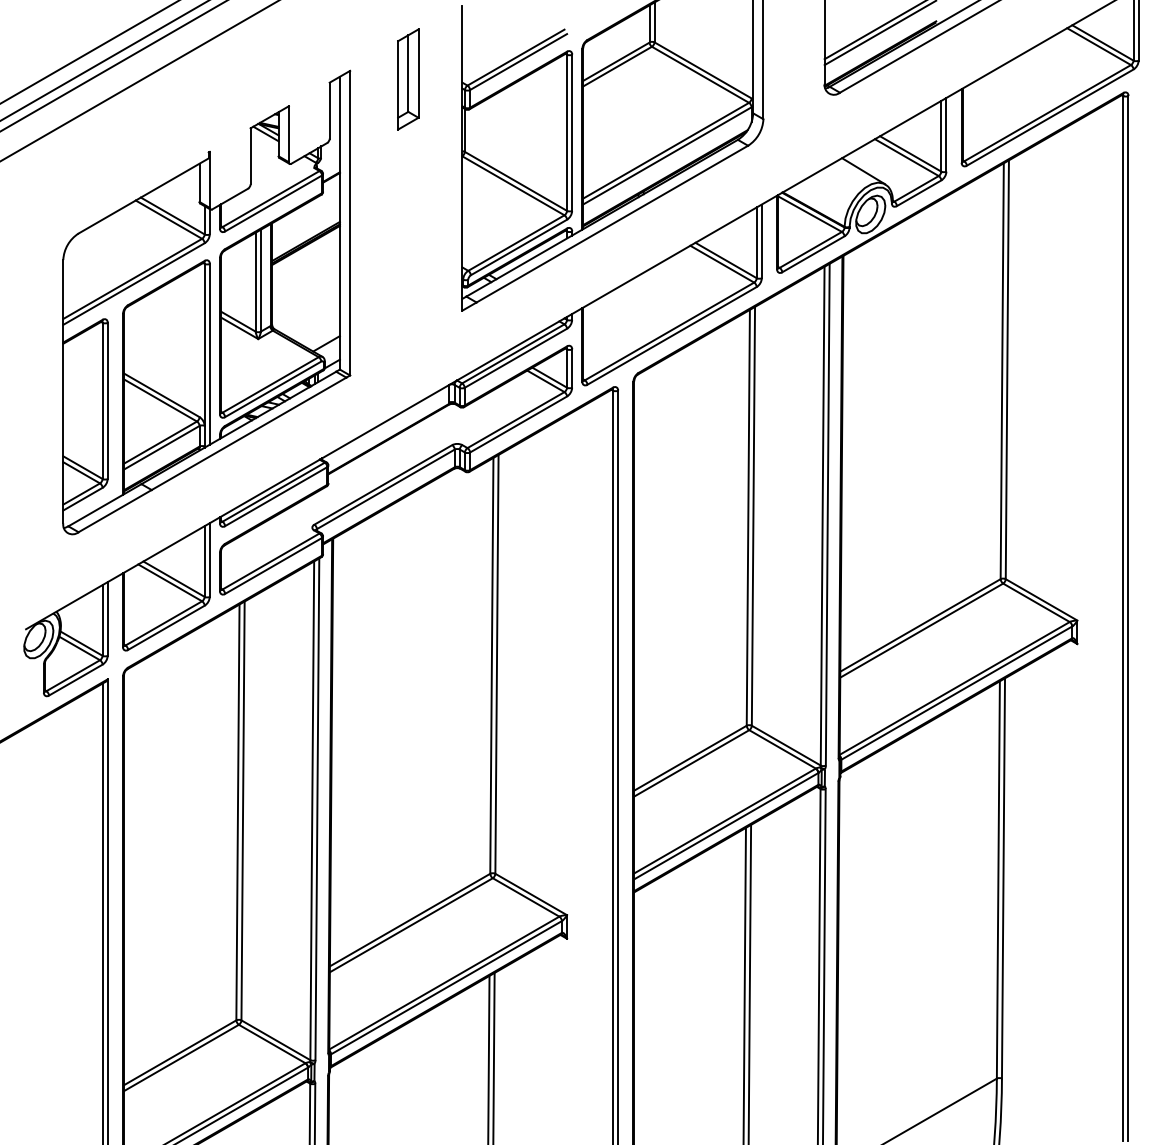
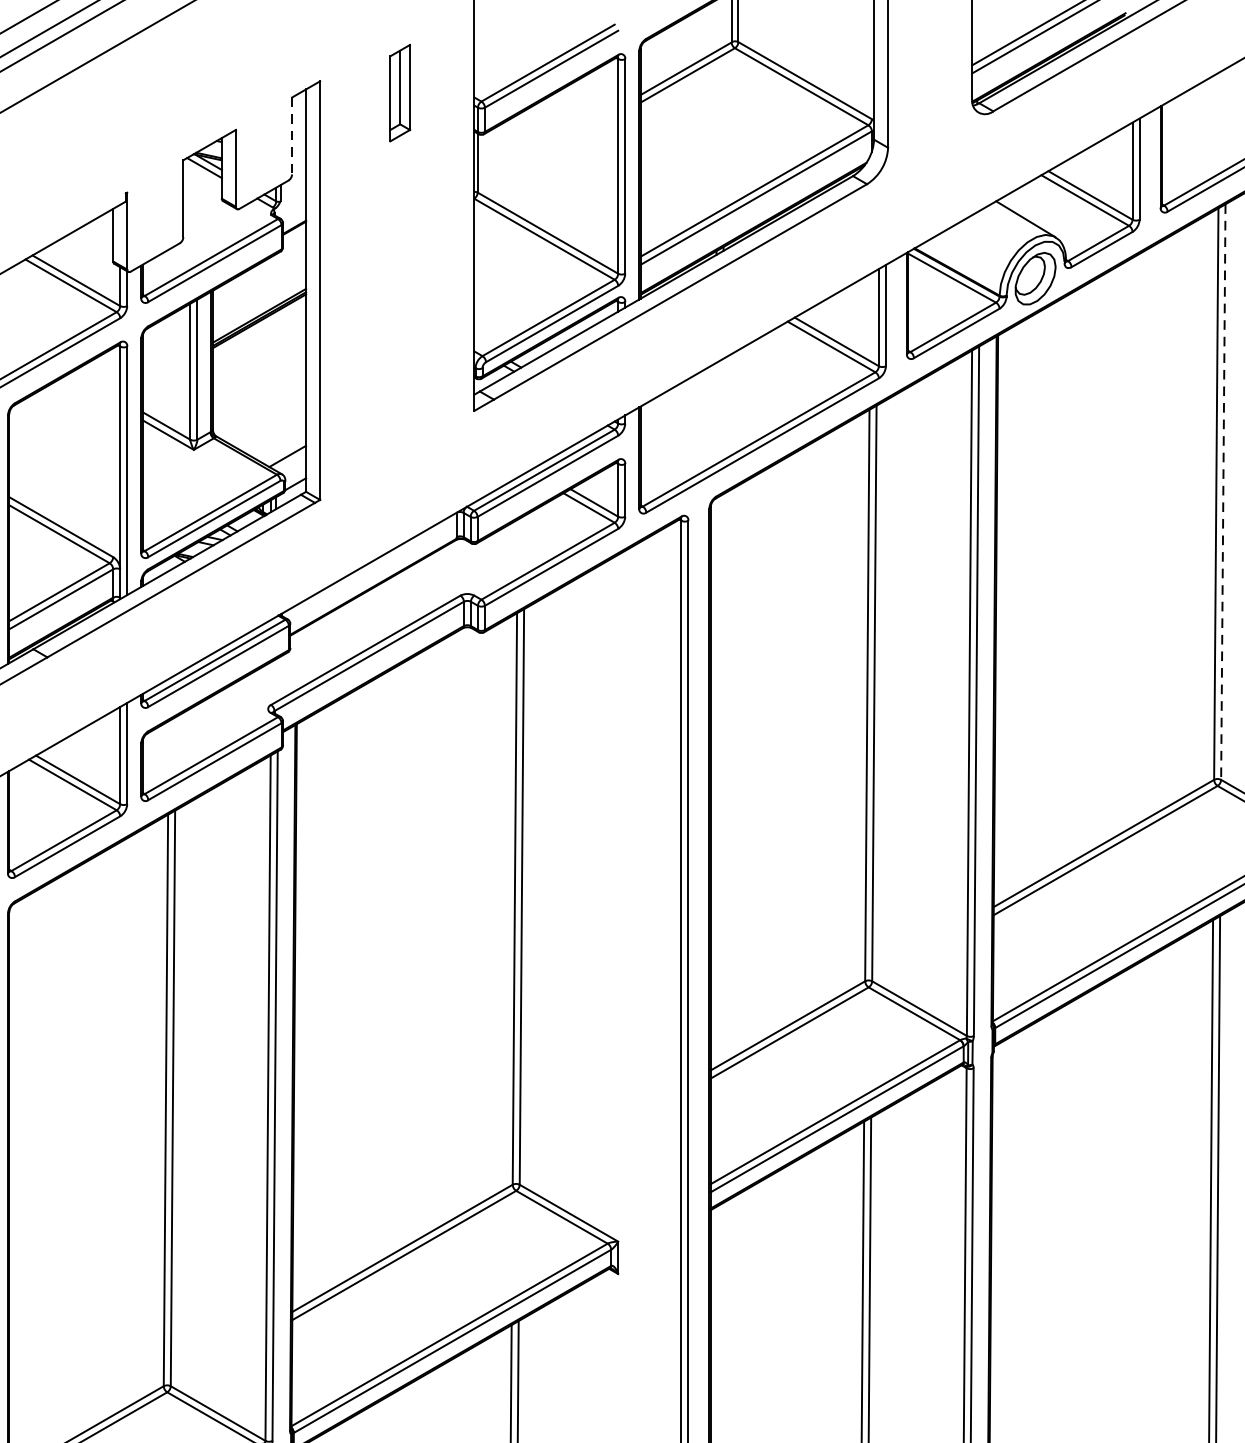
part: (408, 79) -> (400, 93), size x0.7
line: (329, 110) -> (291, 135), solid -> dashed
line: (1007, 370) -> (1223, 493), solid -> dashed

